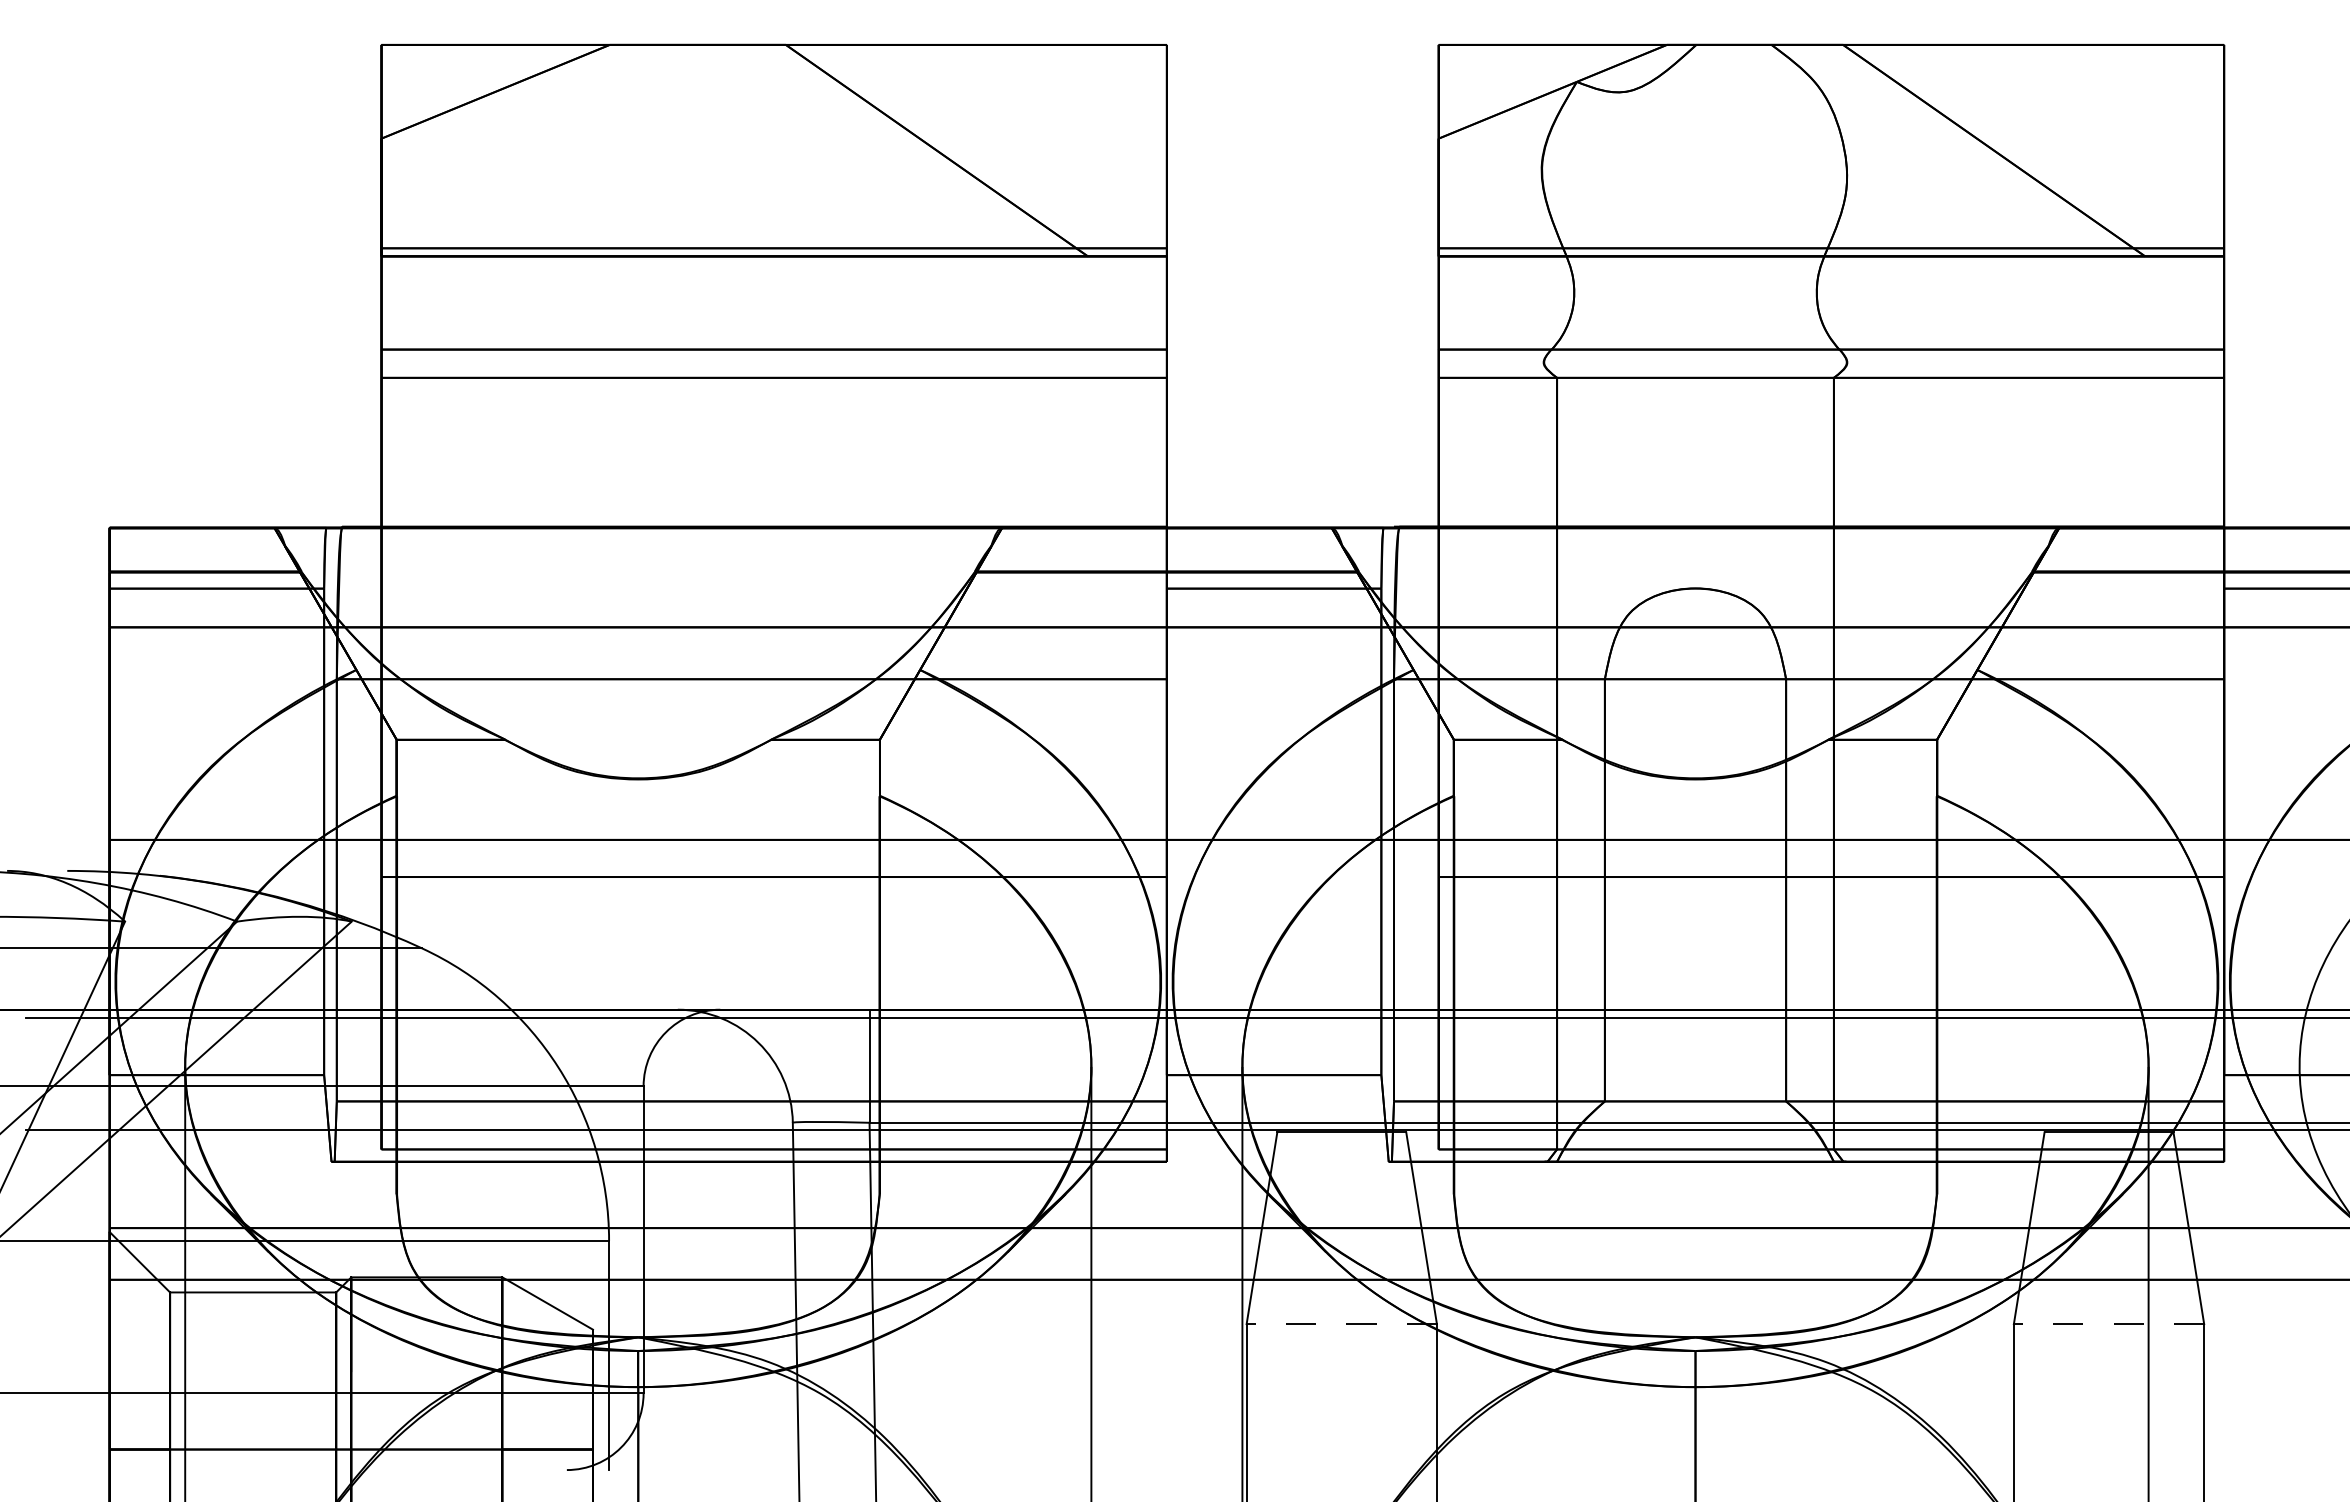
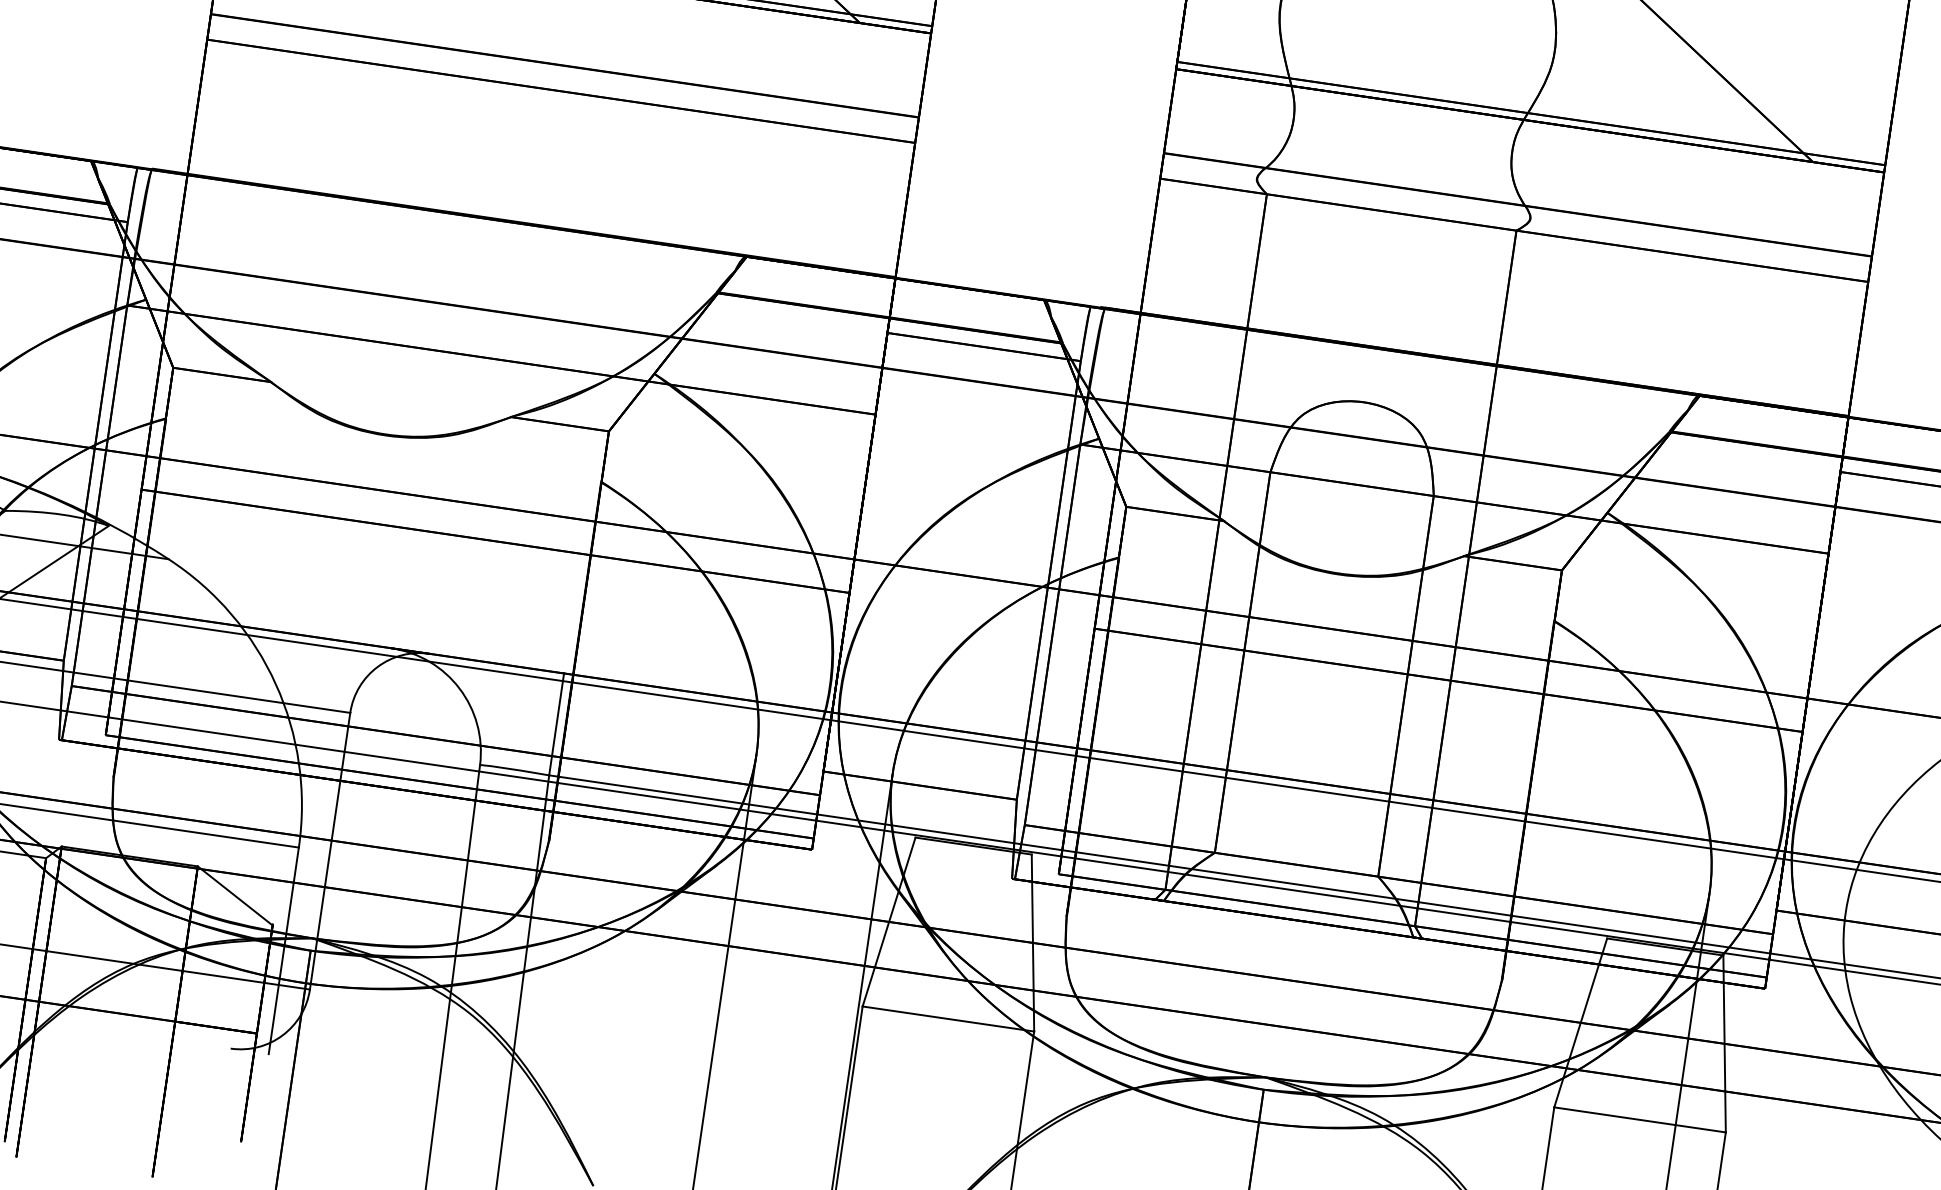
line: (1341, 1324) -> (948, 1019), dashed -> solid
line: (2108, 1324) -> (1639, 1120), dashed -> solid

